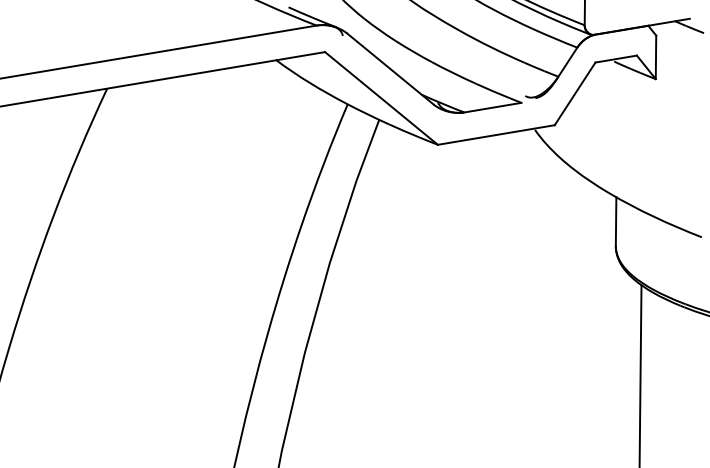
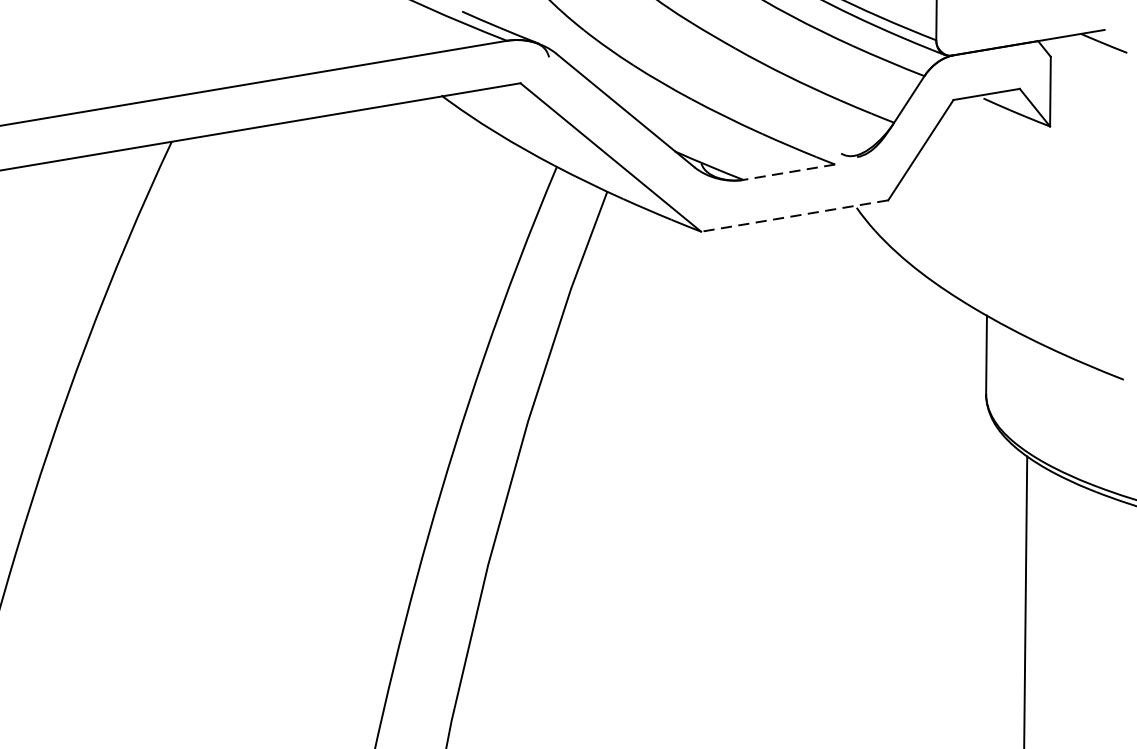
line: (492, 107) -> (788, 171), solid -> dashed
line: (495, 135) -> (793, 216), solid -> dashed

